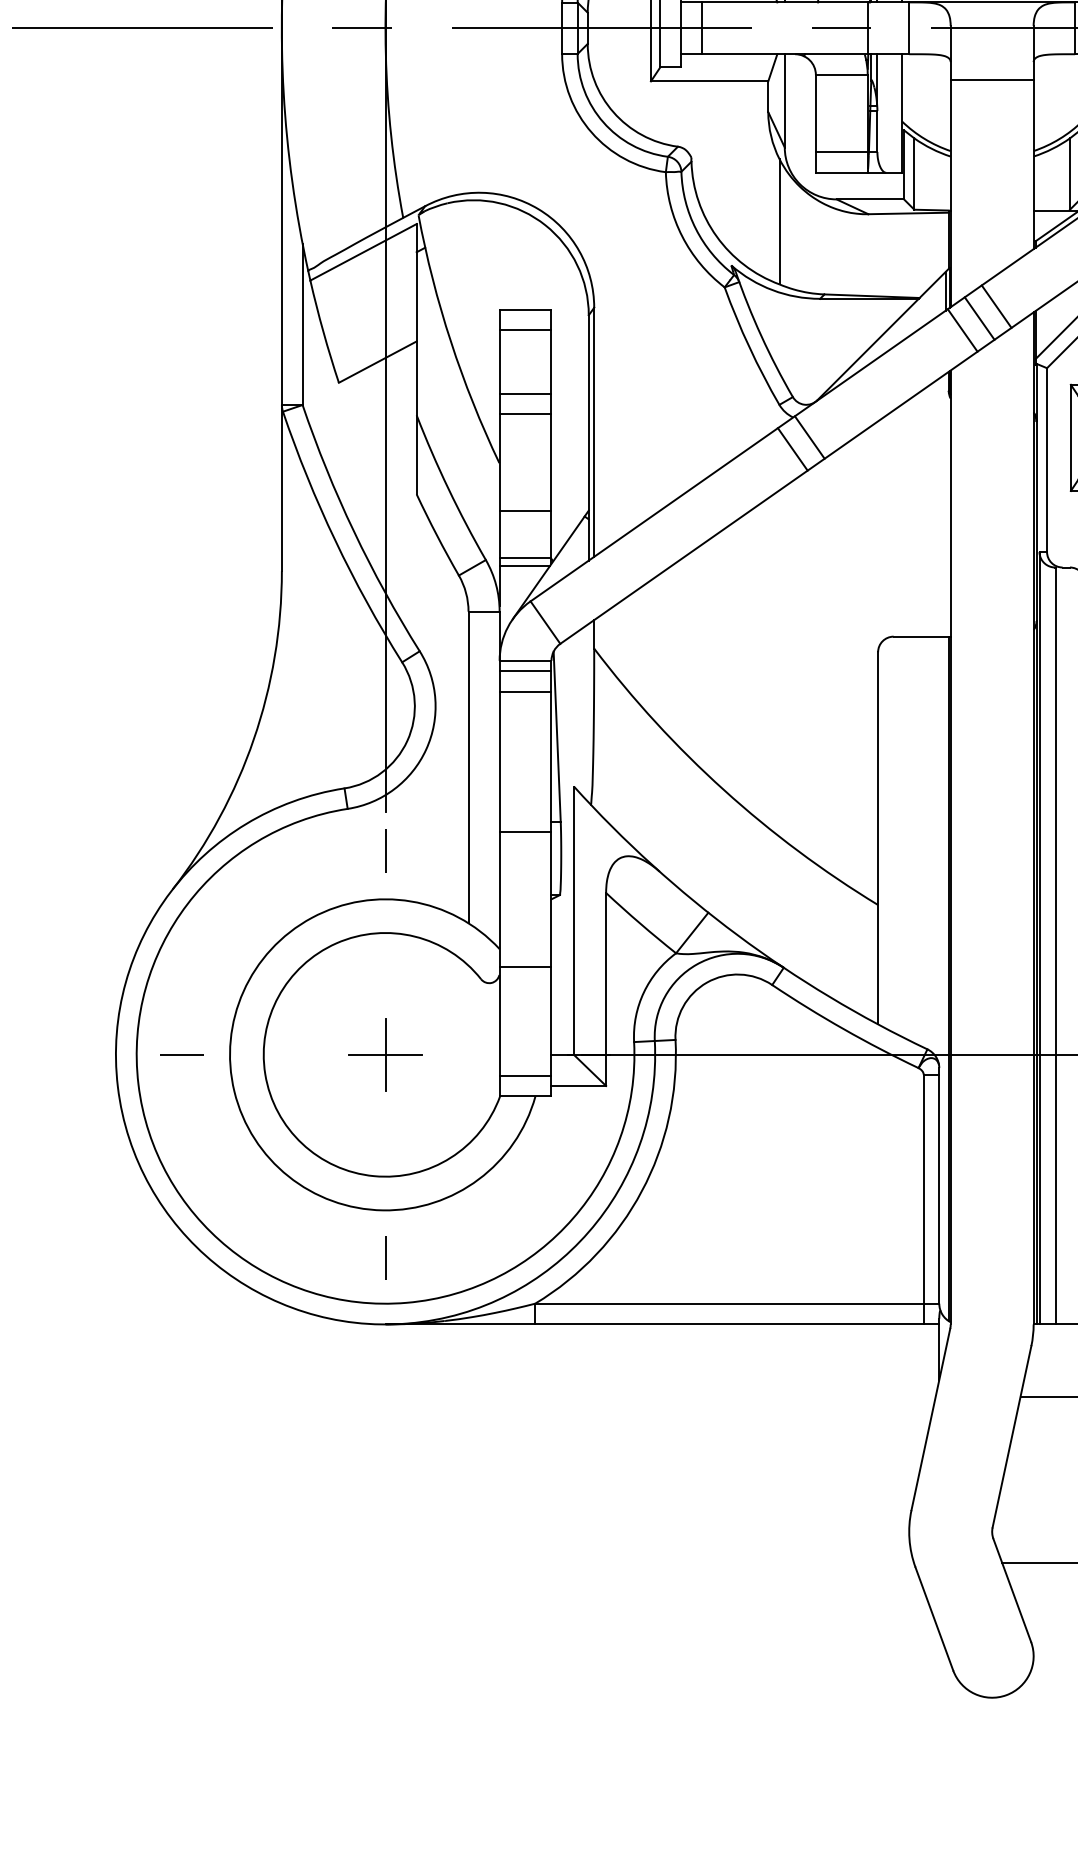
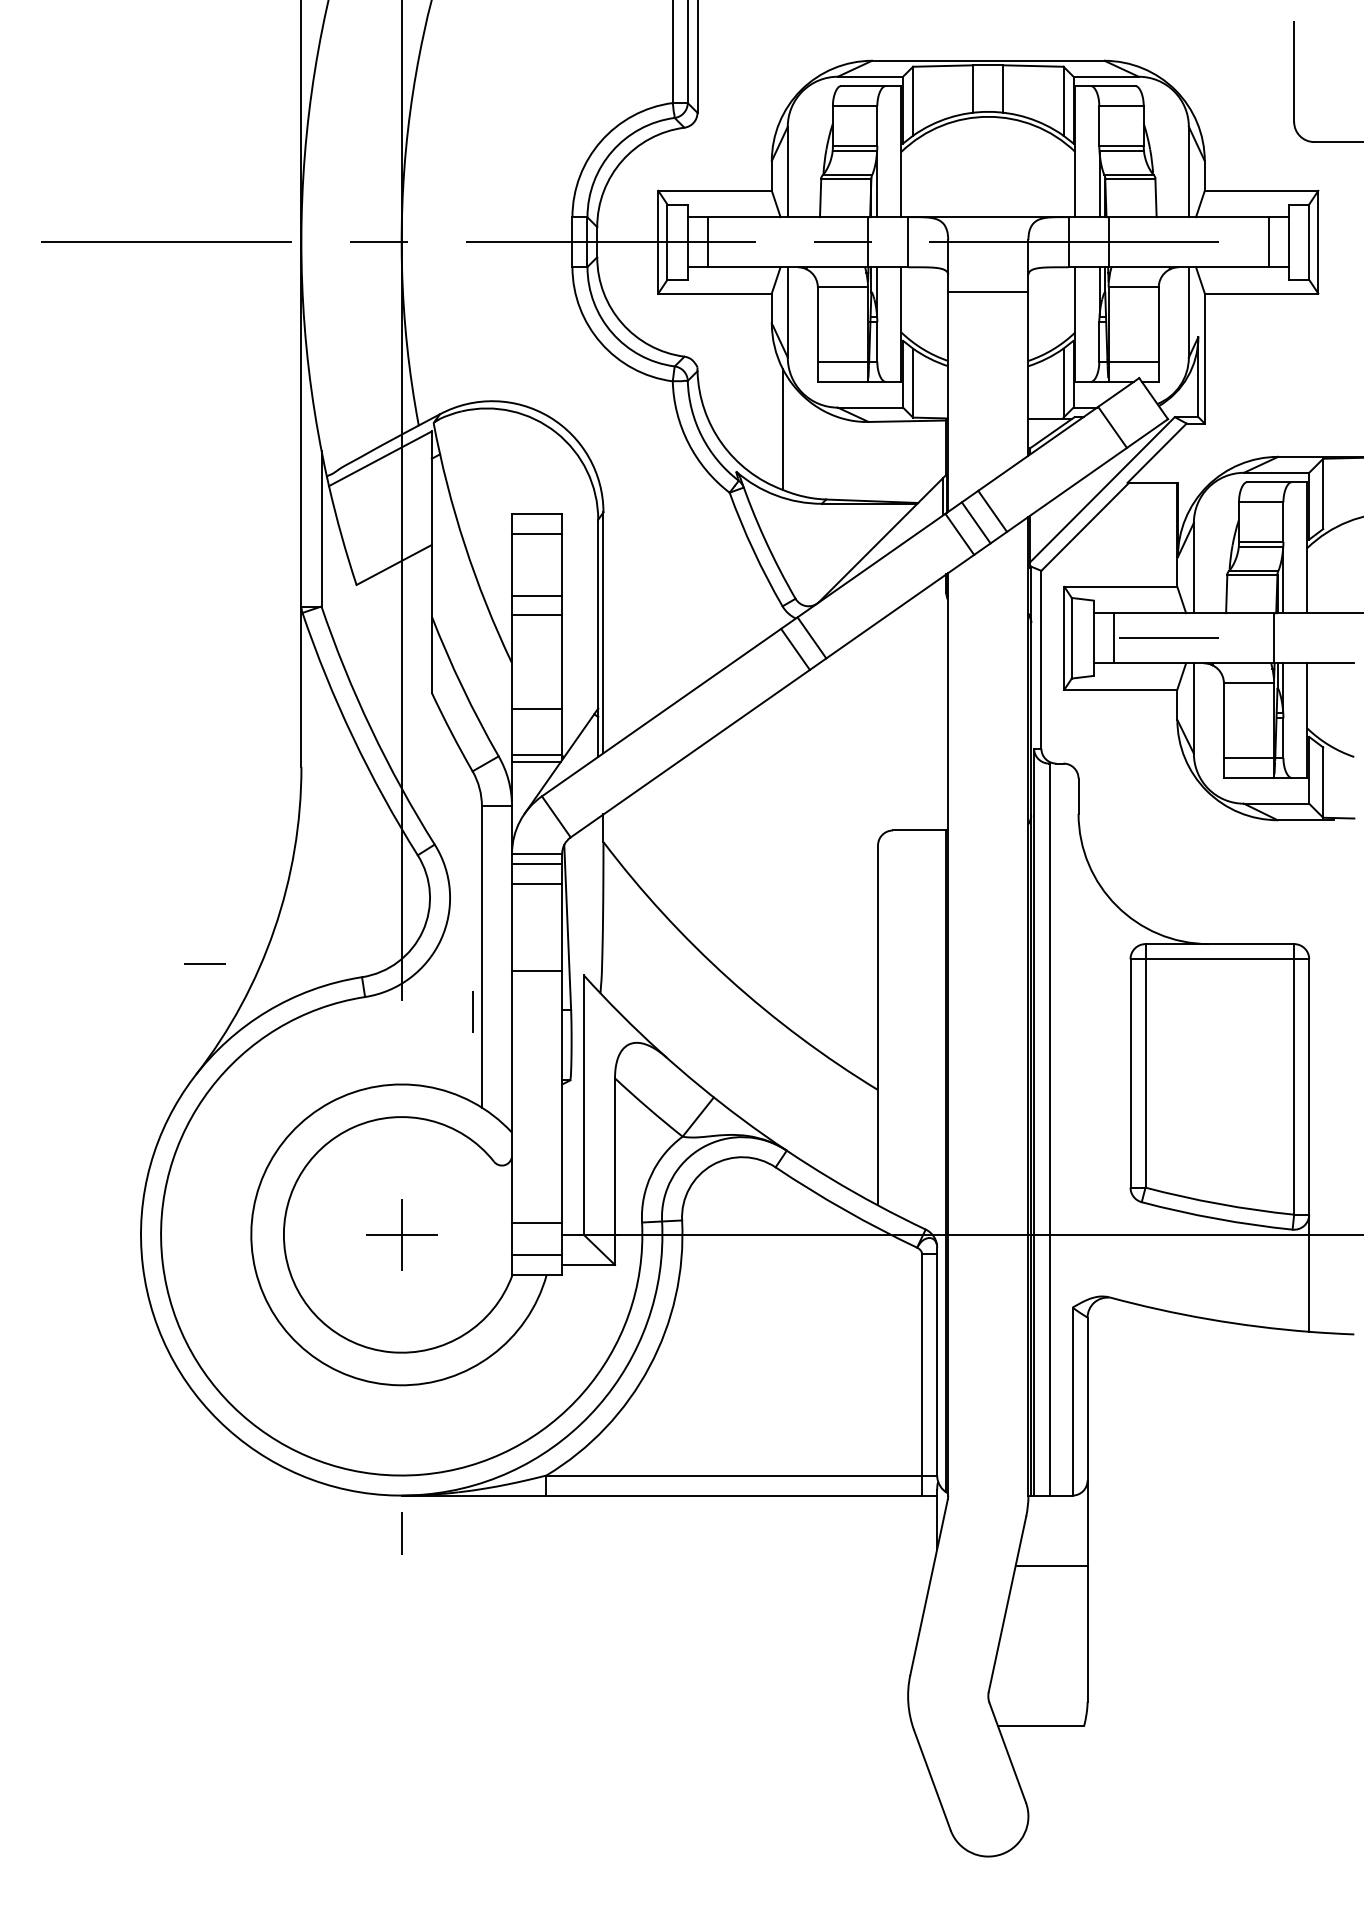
line: (525, 832) -> (537, 971), moved
line: (385, 850) -> (472, 1011), moved
line: (525, 966) -> (537, 1222), moved
line: (181, 1054) -> (204, 963), moved
line: (385, 1258) -> (401, 1533), moved

